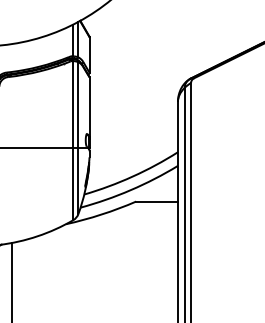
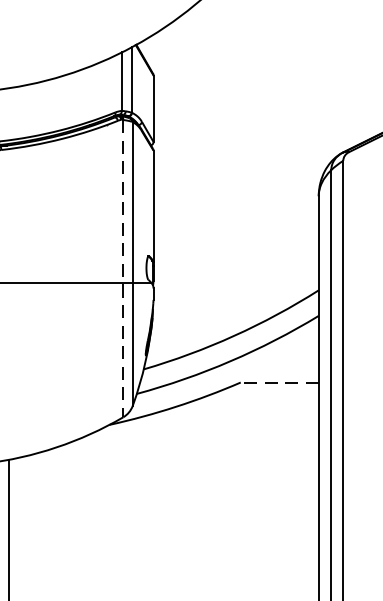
line: (73, 140) -> (123, 268), solid -> dashed
line: (157, 201) -> (280, 382), solid -> dashed

